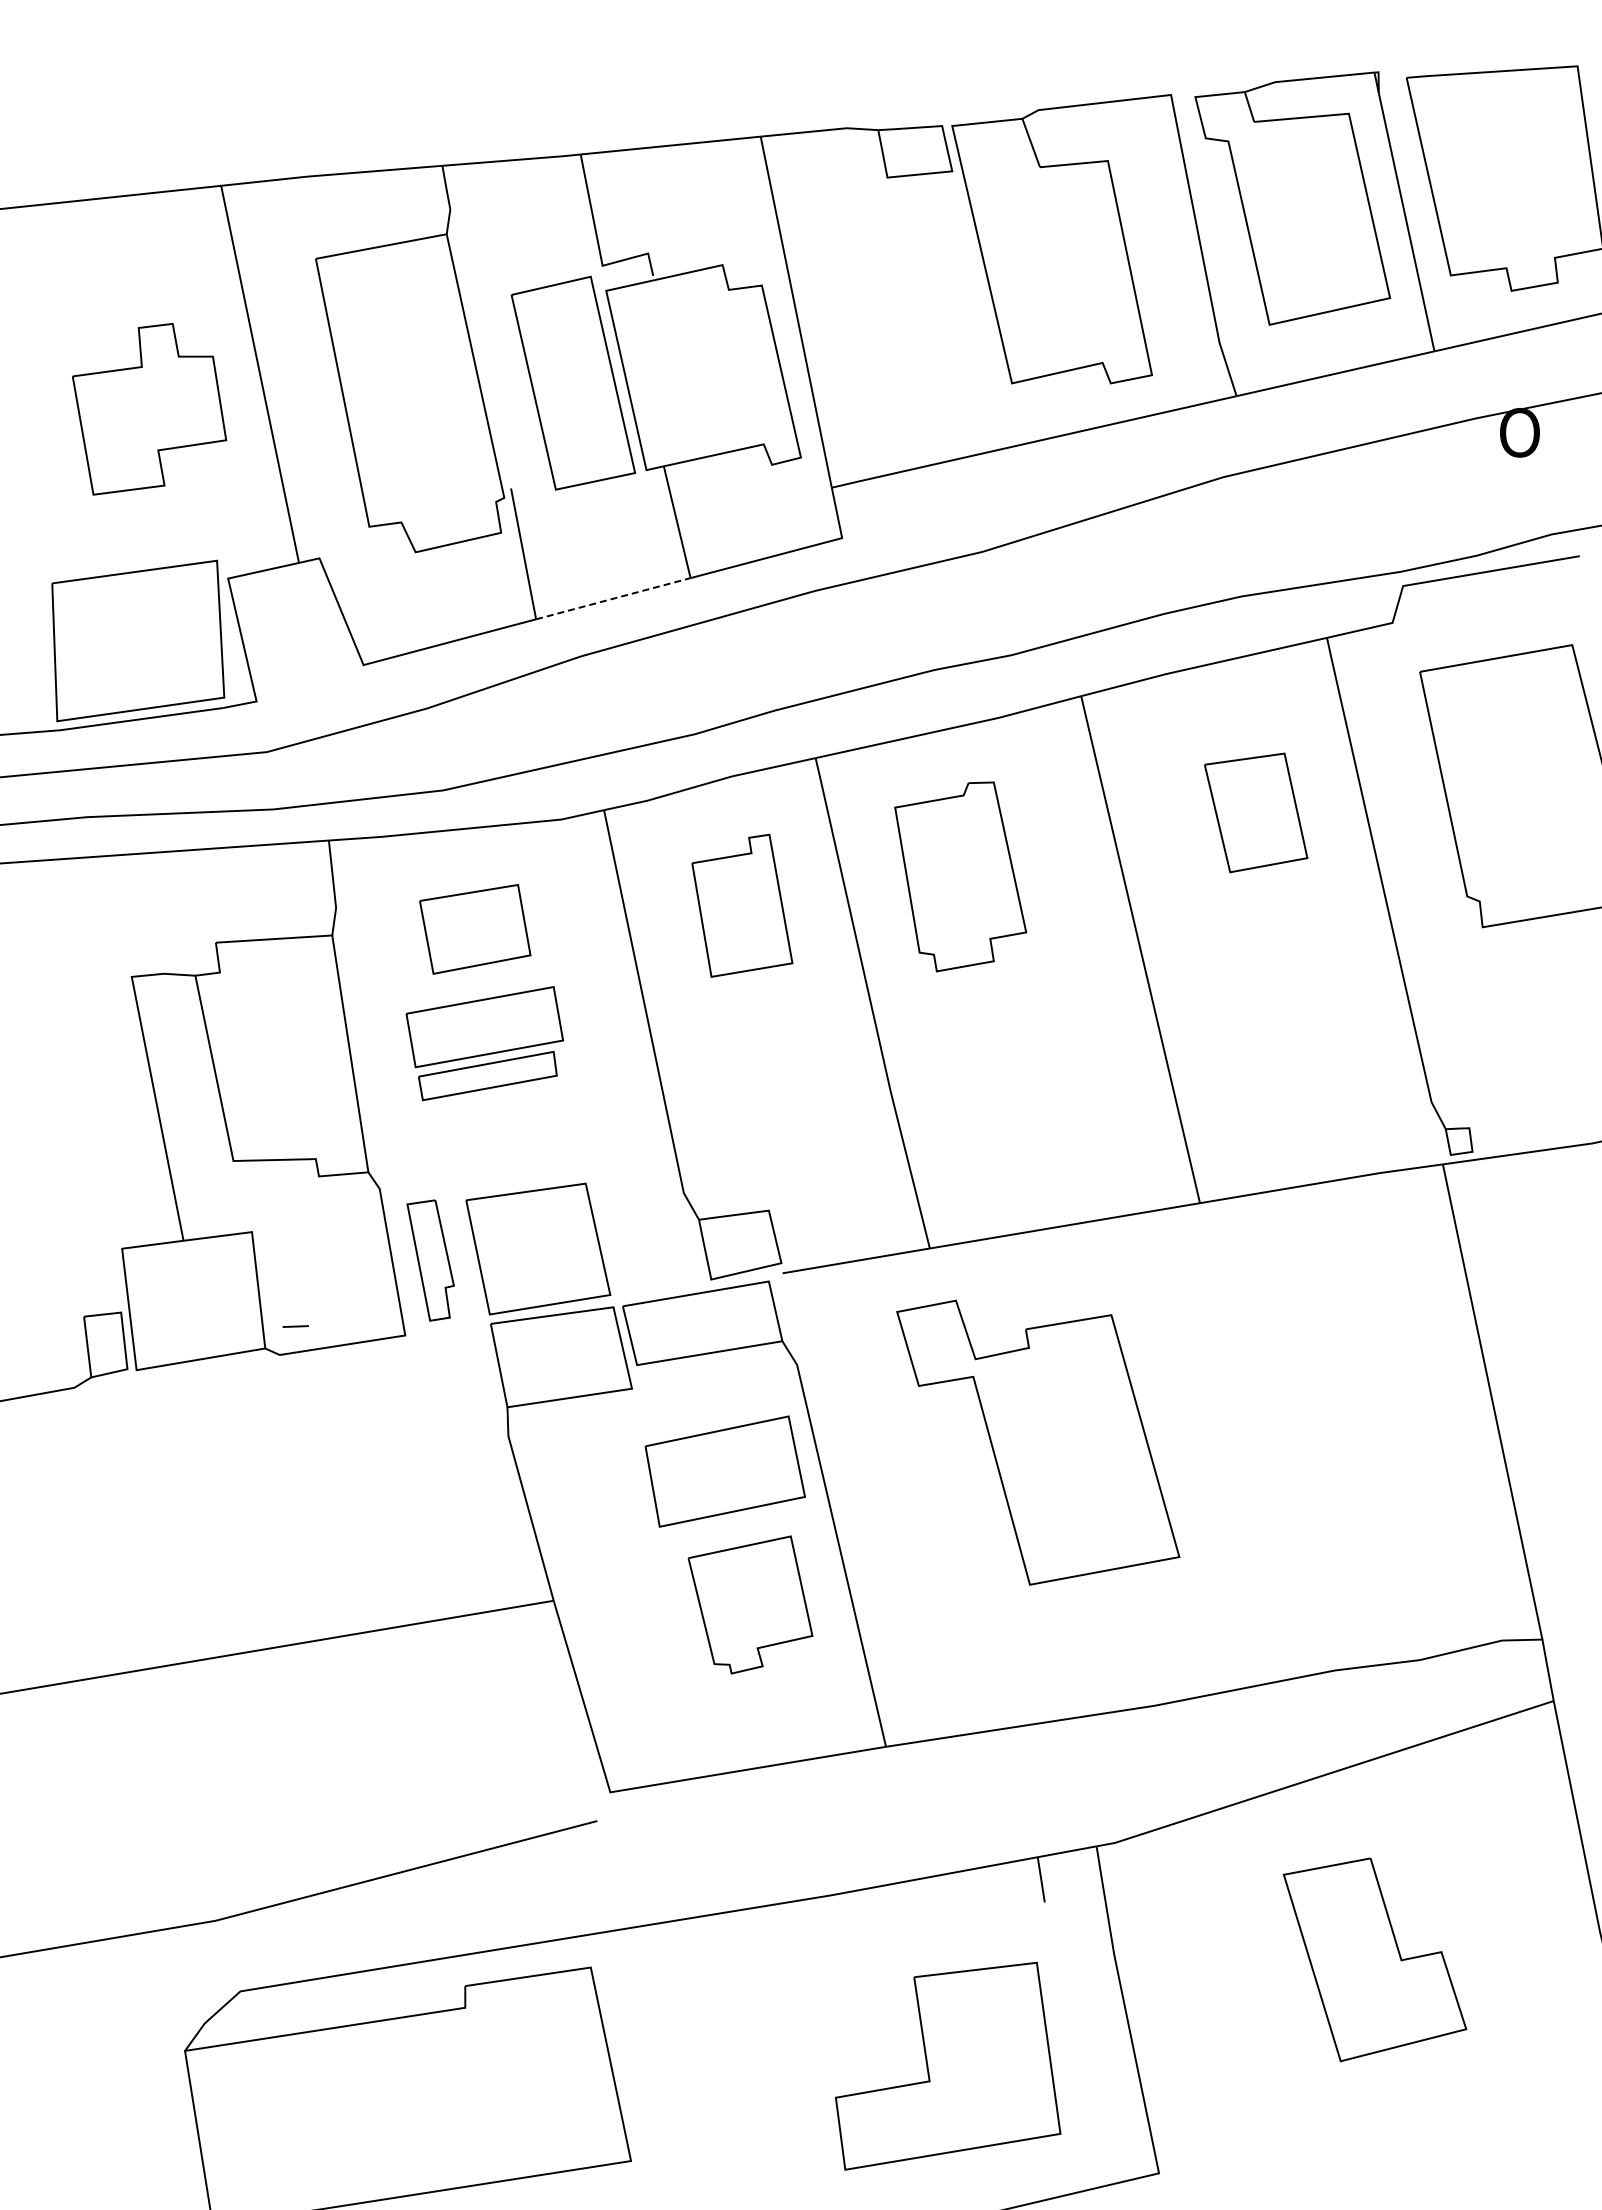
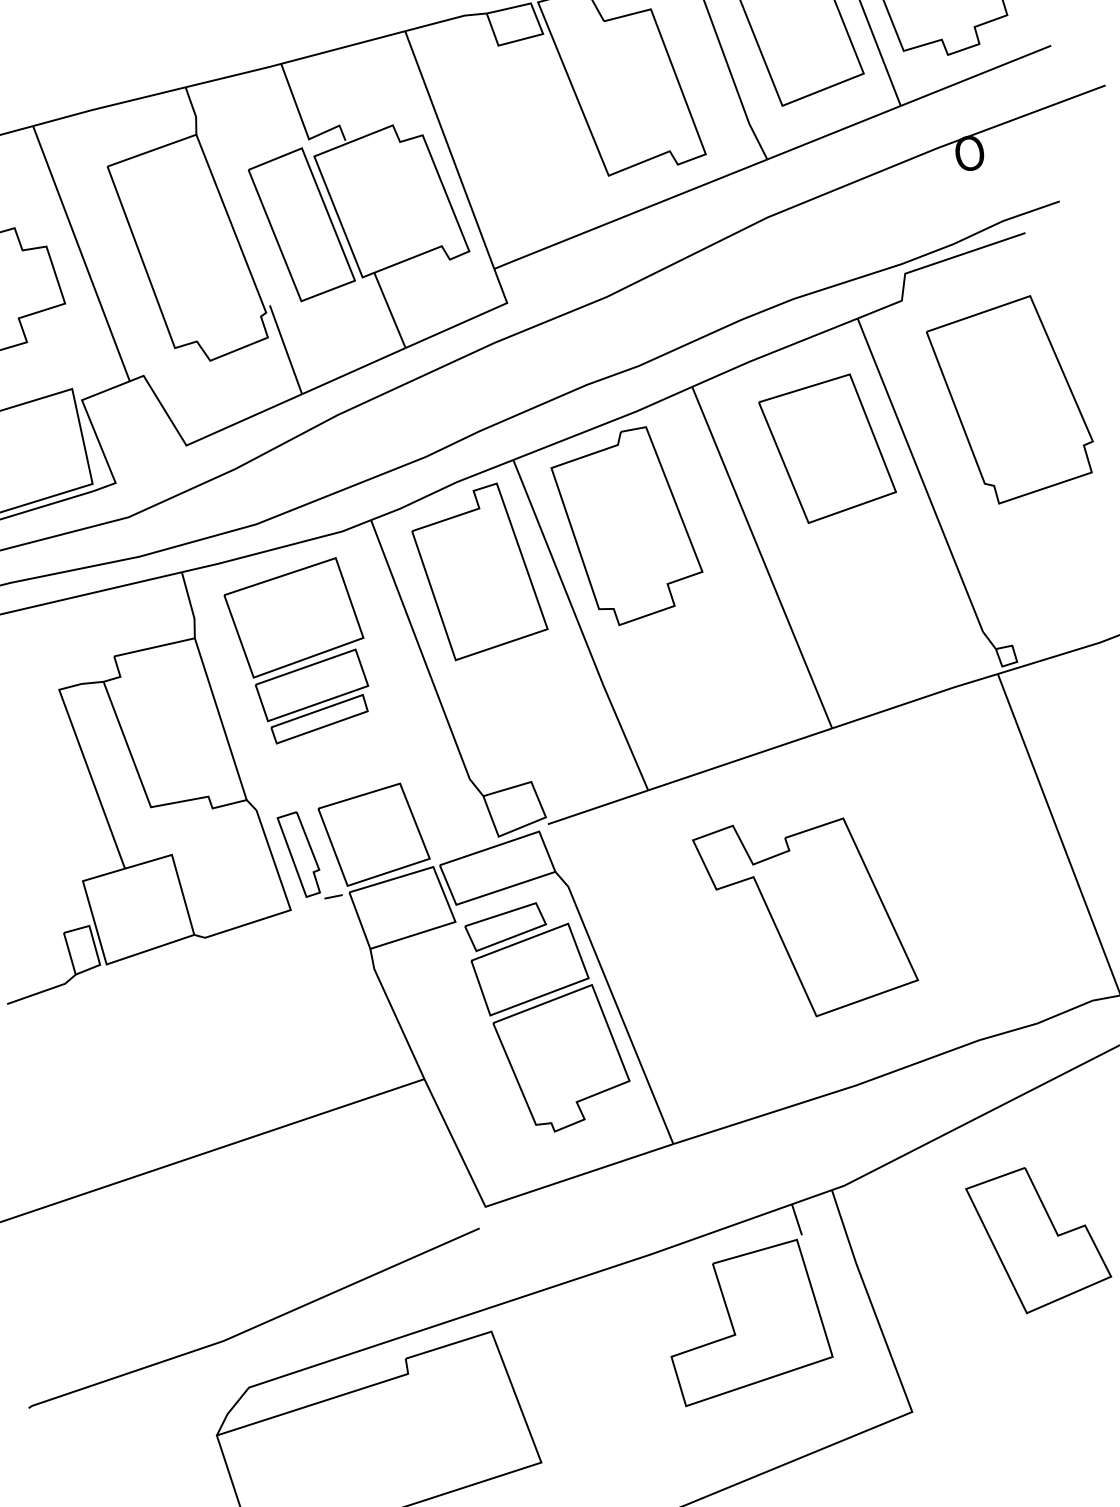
line: (613, 598) -> (353, 370), dashed -> solid
part: (1255, 812) -> (827, 448), size x1.67
part: (960, 876) -> (627, 526), size x1.43
part: (742, 905) -> (478, 571), size x1.67
part: (475, 929) -> (294, 618), size x1.67
line: (295, 1326) -> (333, 896), moved
part: (700, 1406) -> (505, 926), added
part: (1038, 1442) -> (806, 915), moved
part: (750, 1604) -> (562, 1059), size x1.43
part: (948, 2065) -> (746, 1321), moved

